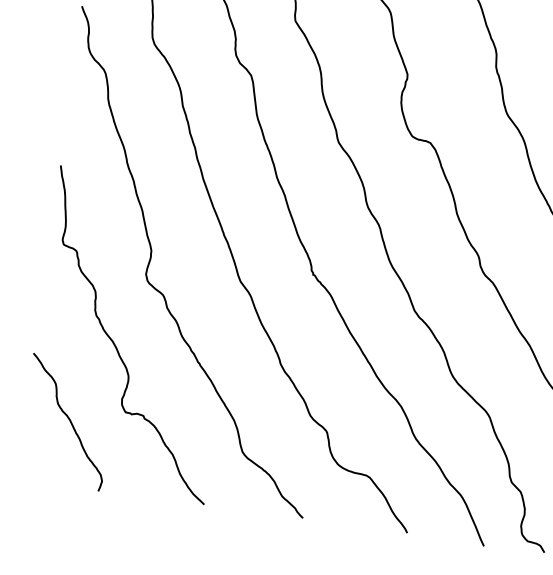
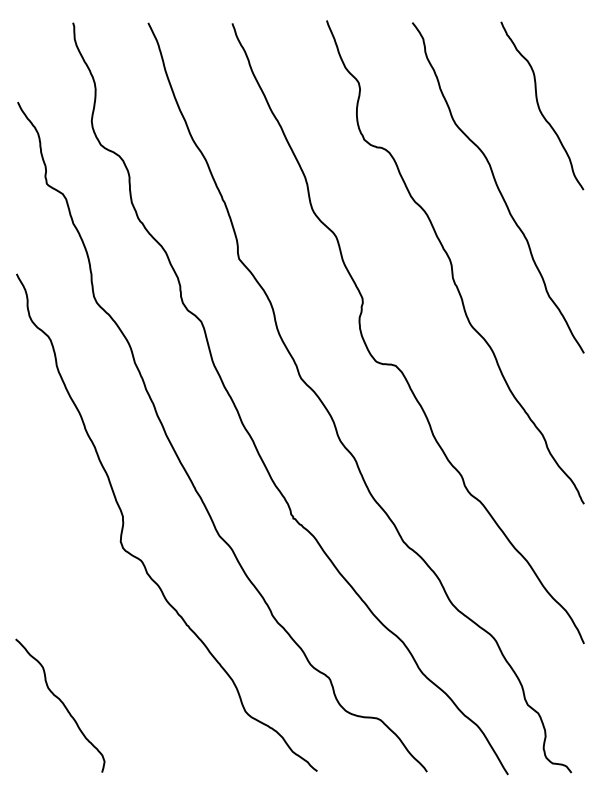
curve: (115, 343) -> (98, 617), removed

